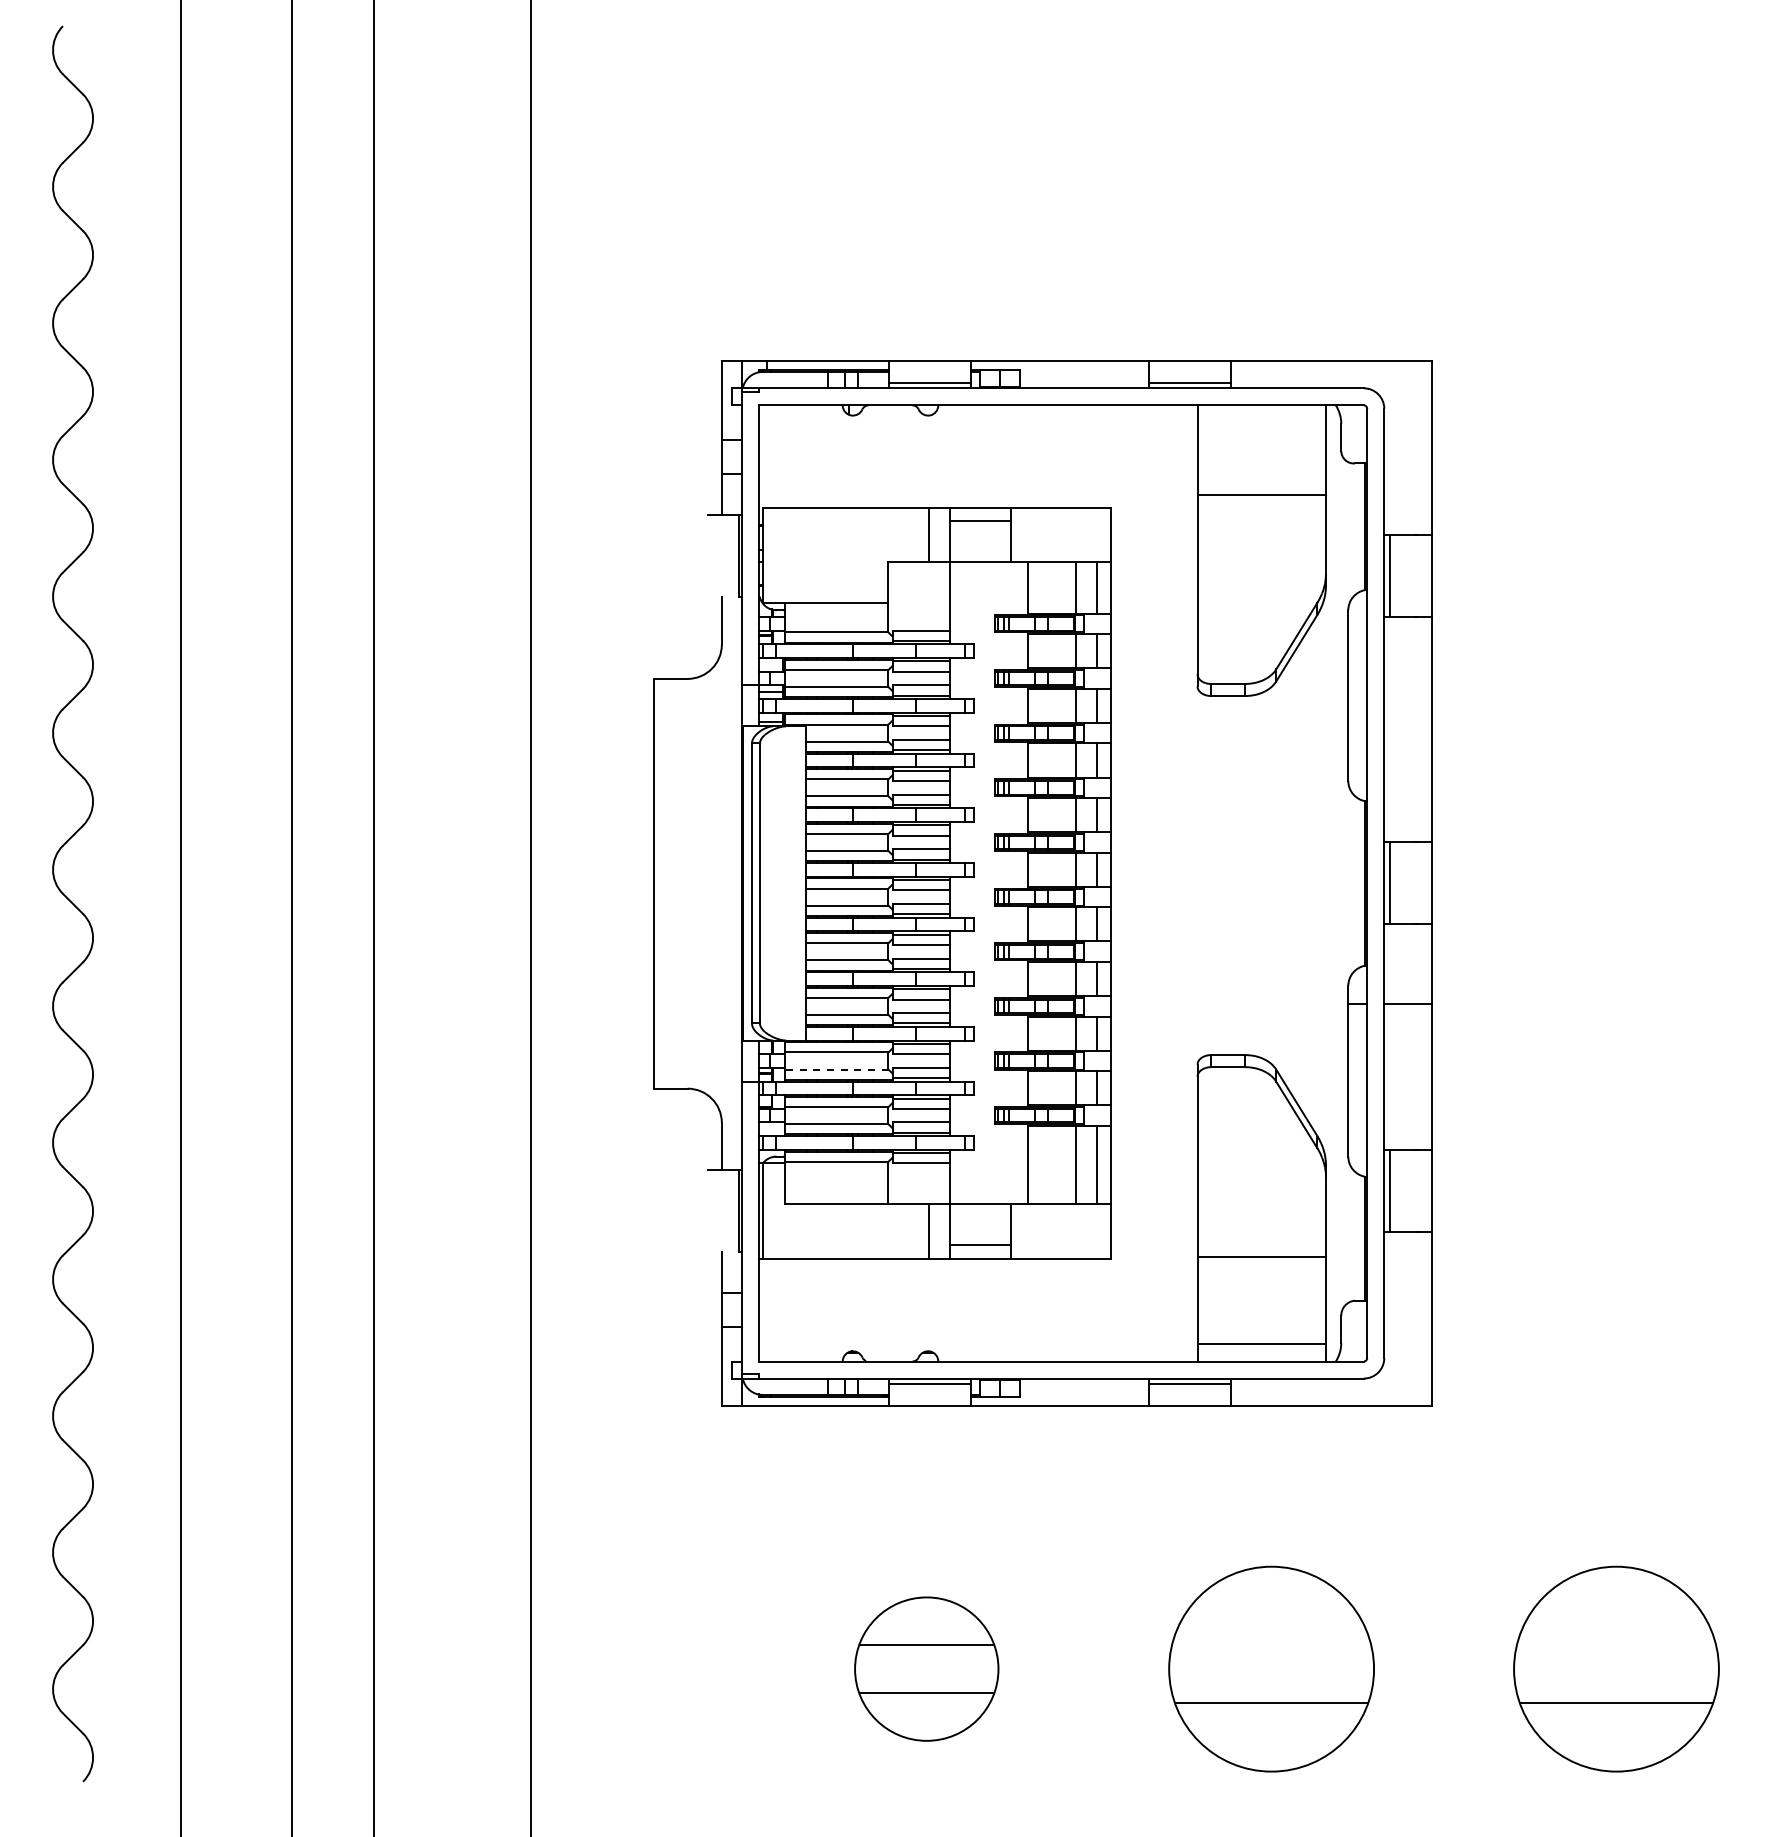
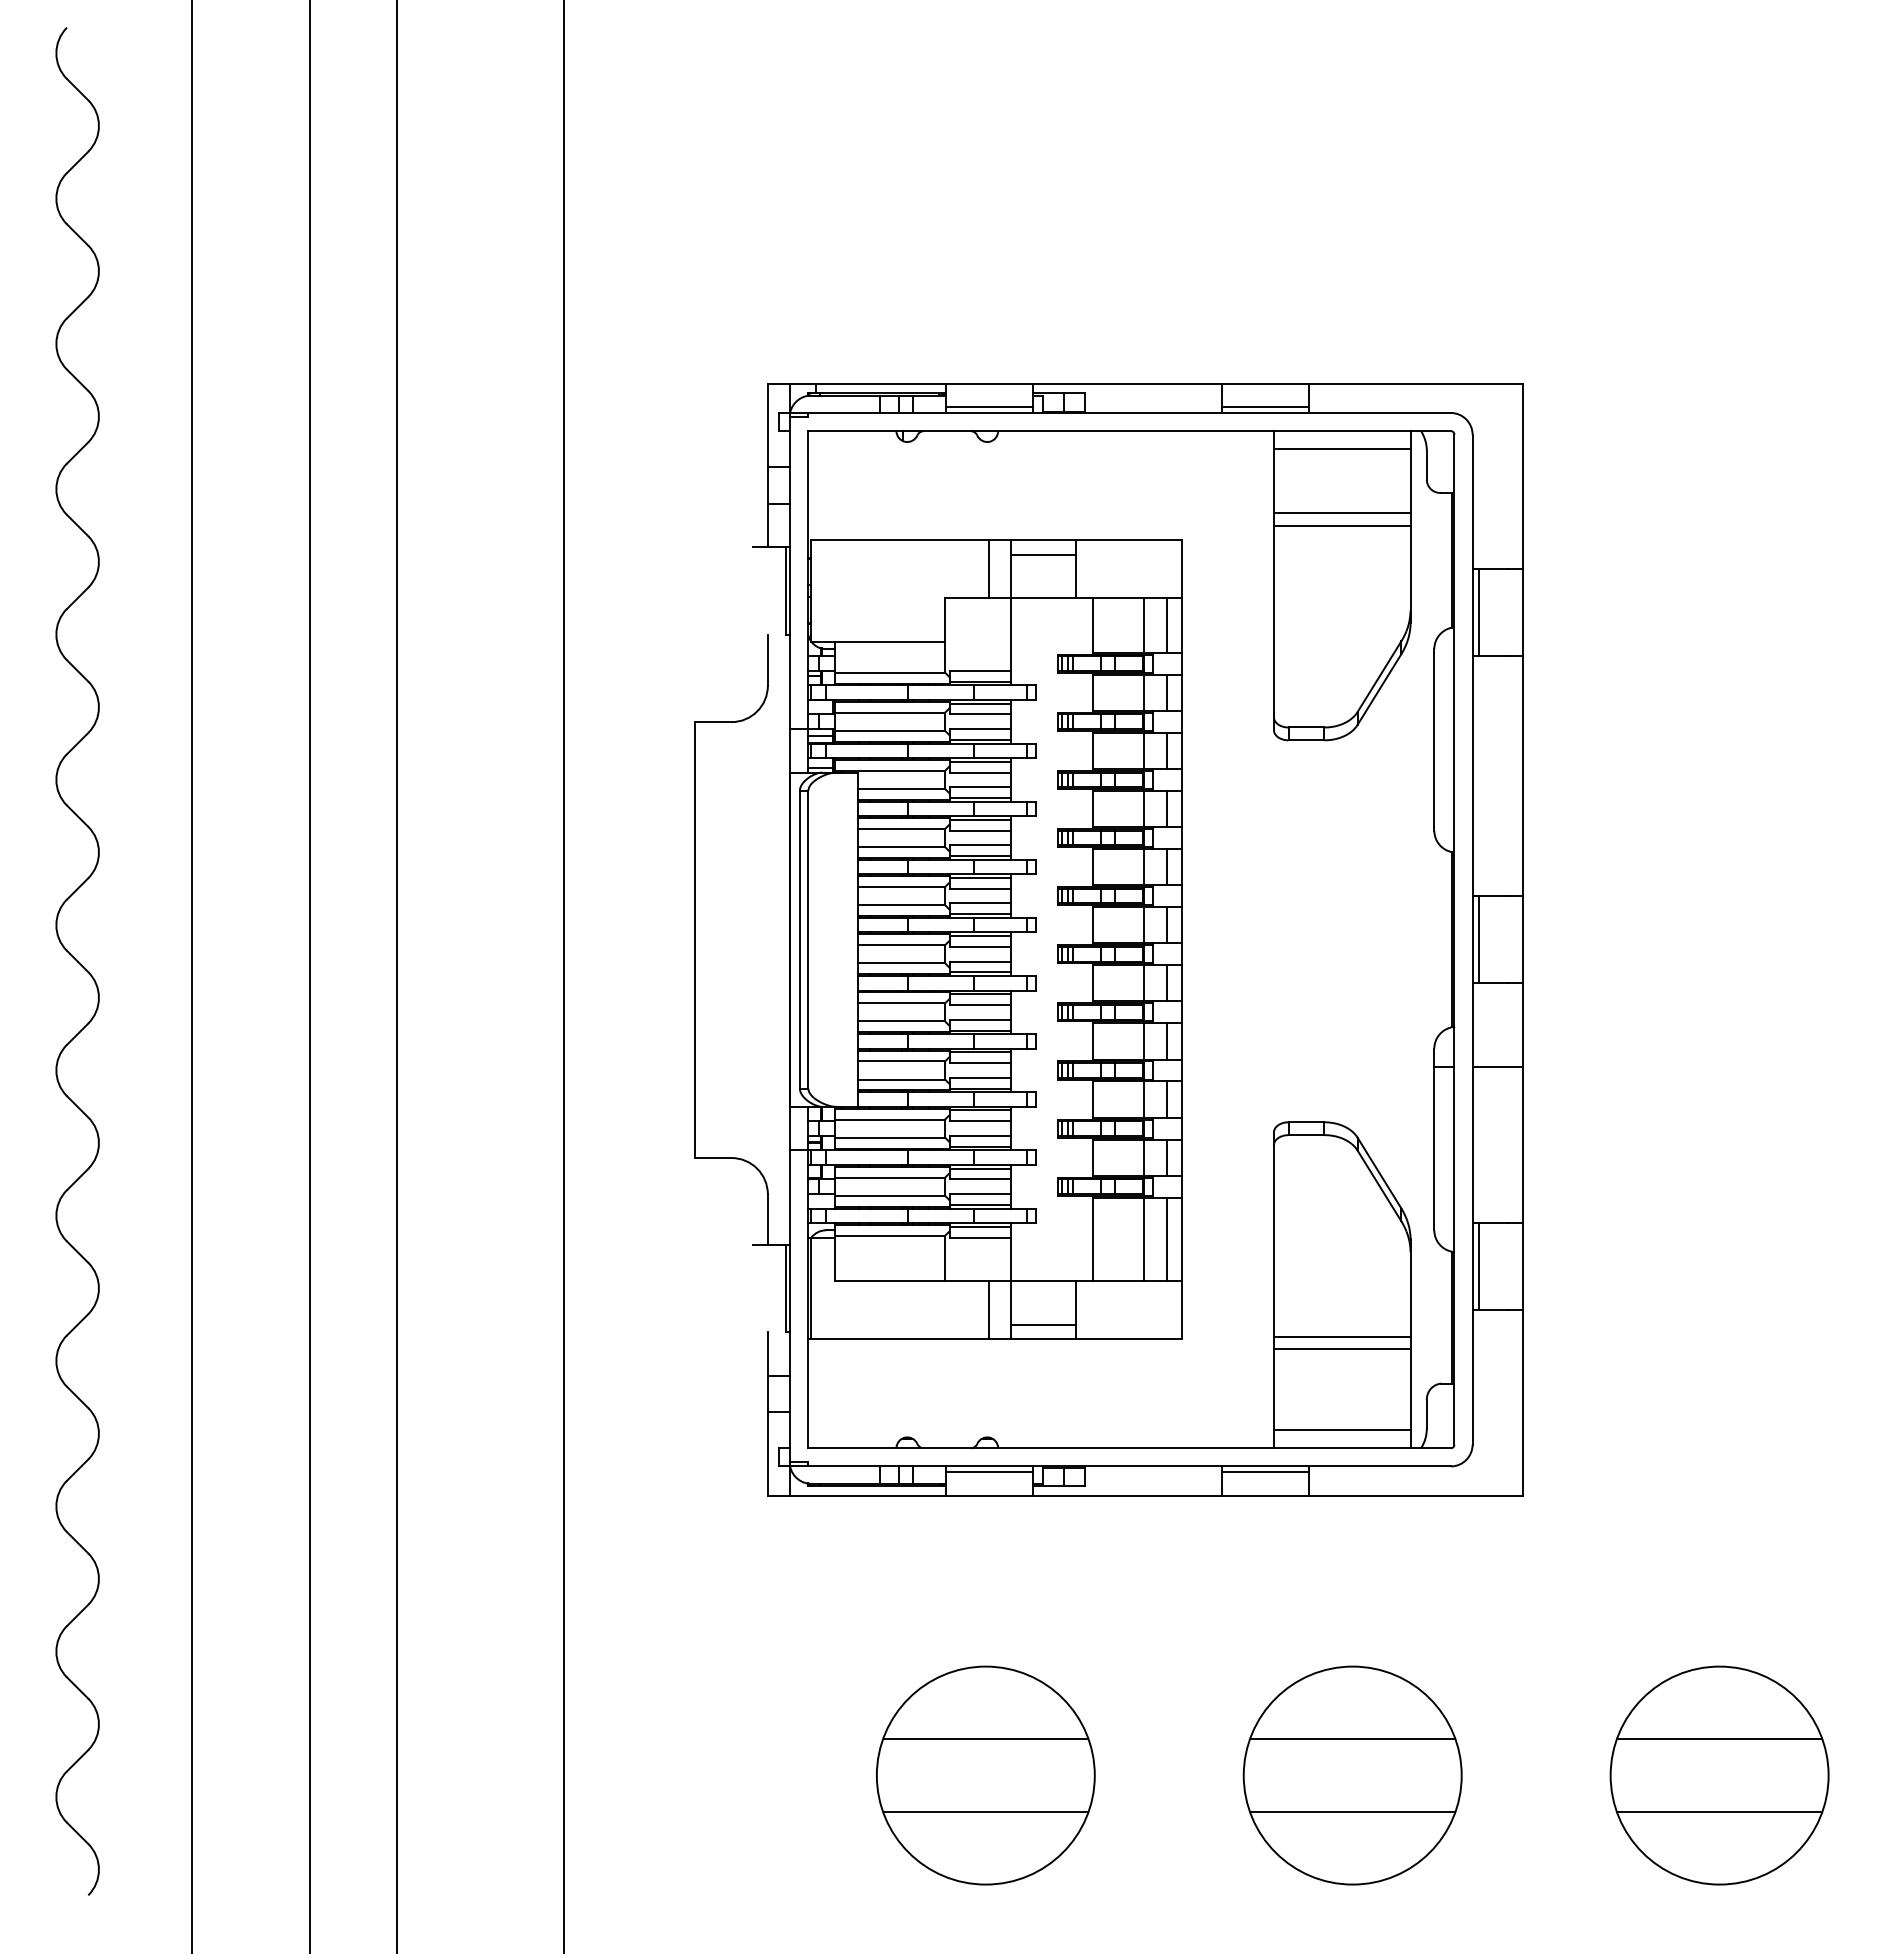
line: (1261, 422) -> (1341, 449), added
line: (1261, 482) -> (1341, 513), added
line: (837, 1069) -> (890, 1137), dashed -> solid
line: (1261, 1268) -> (1341, 1349), added
line: (1271, 1634) -> (1352, 1738), added
line: (1616, 1634) -> (1719, 1738), added
part: (926, 1669) -> (985, 1775), size x1.43

